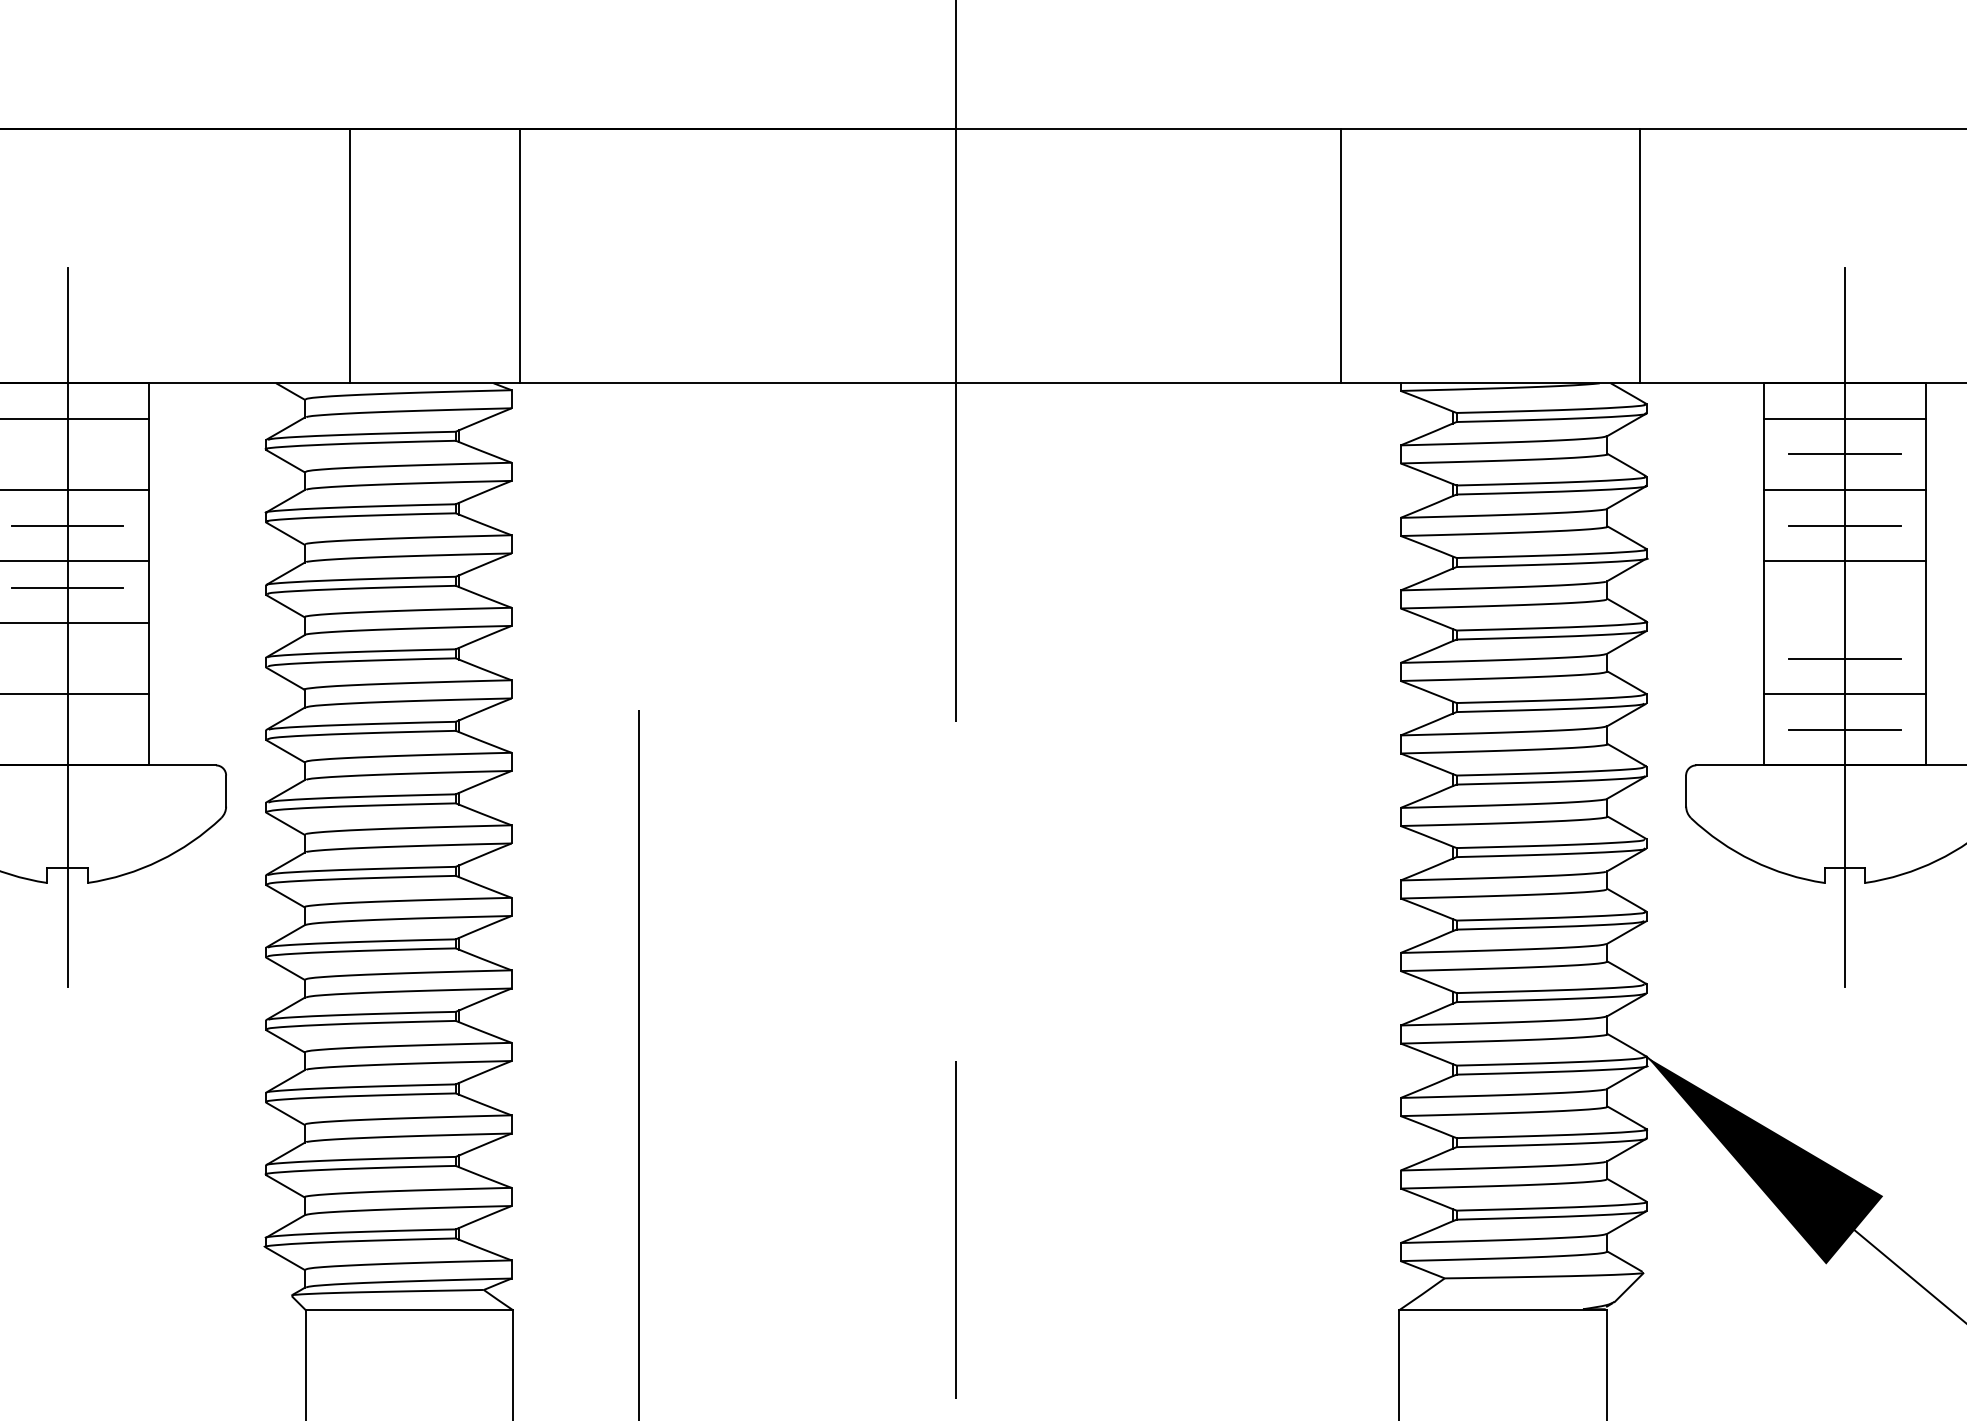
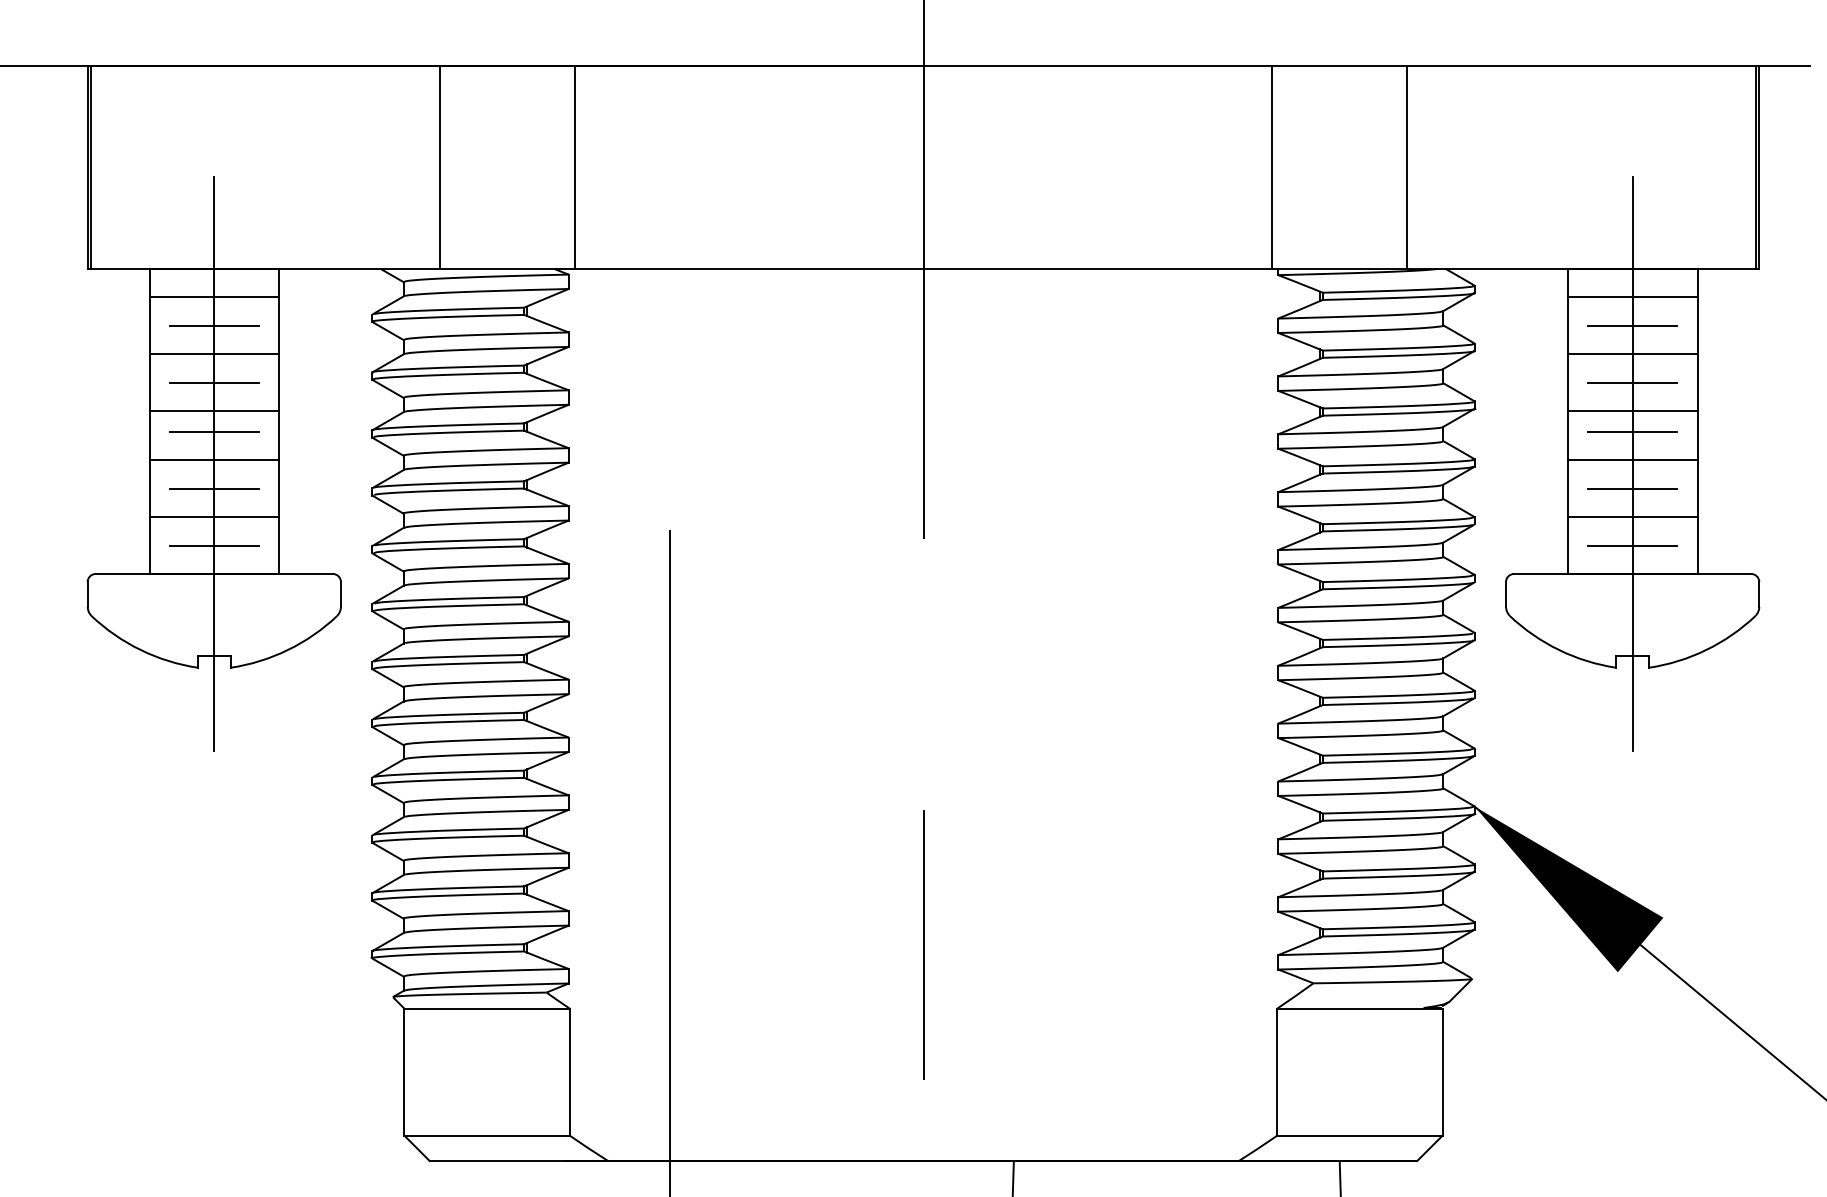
line: (1340, 256) -> (1271, 167), moved
line: (1640, 256) -> (1407, 167), moved
line: (66, 454) -> (213, 325), added
line: (1844, 588) -> (1632, 432), added
line: (1844, 623) -> (1632, 460), added
line: (66, 658) -> (213, 488), added
line: (66, 729) -> (213, 545), added

